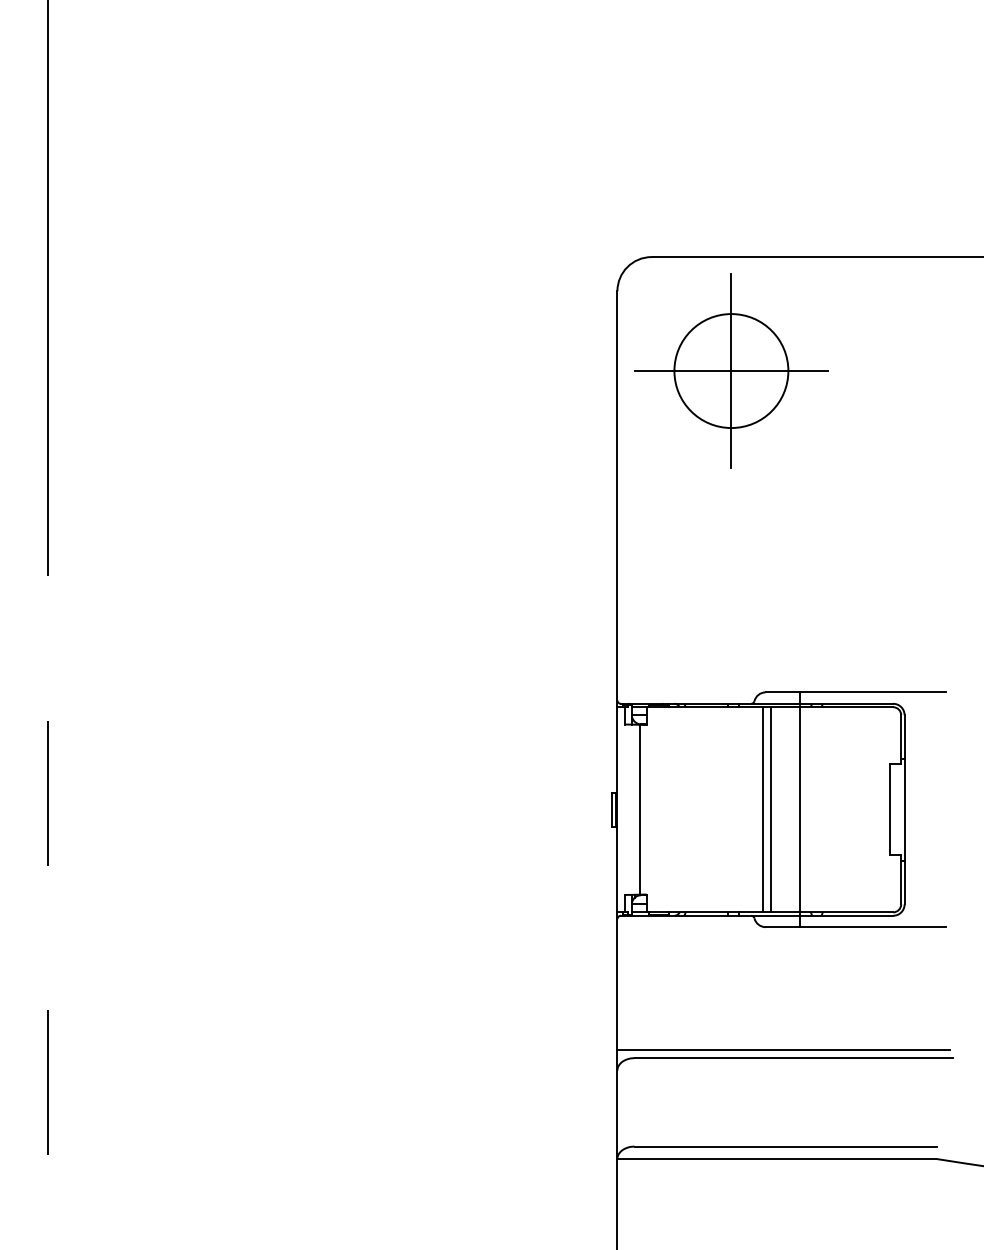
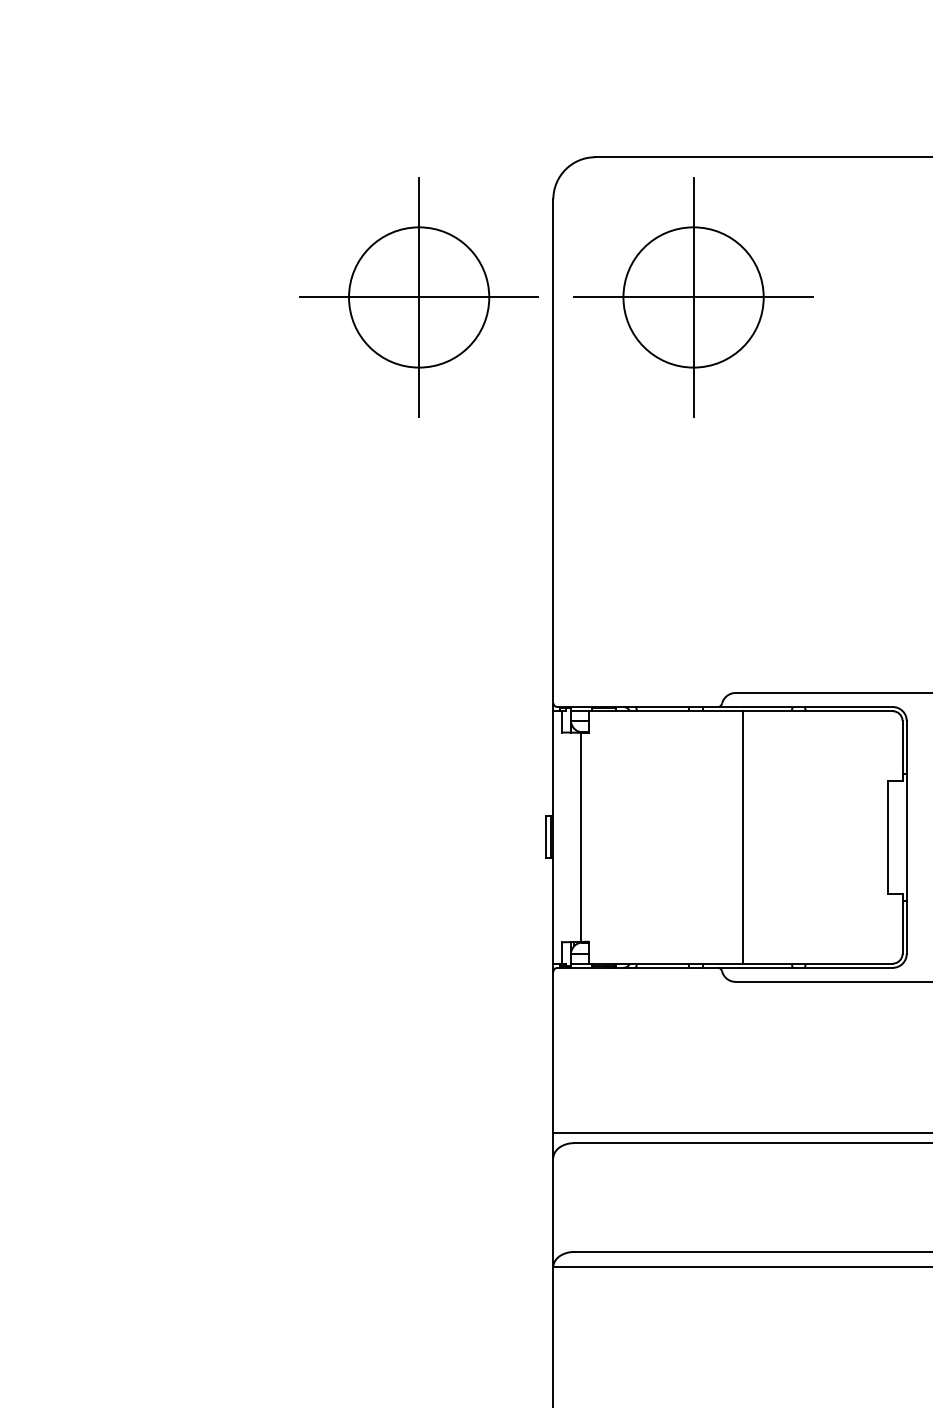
part: (508, 370) -> (419, 296), added
line: (762, 809) -> (731, 837), removed
line: (799, 809) -> (777, 837), removed

